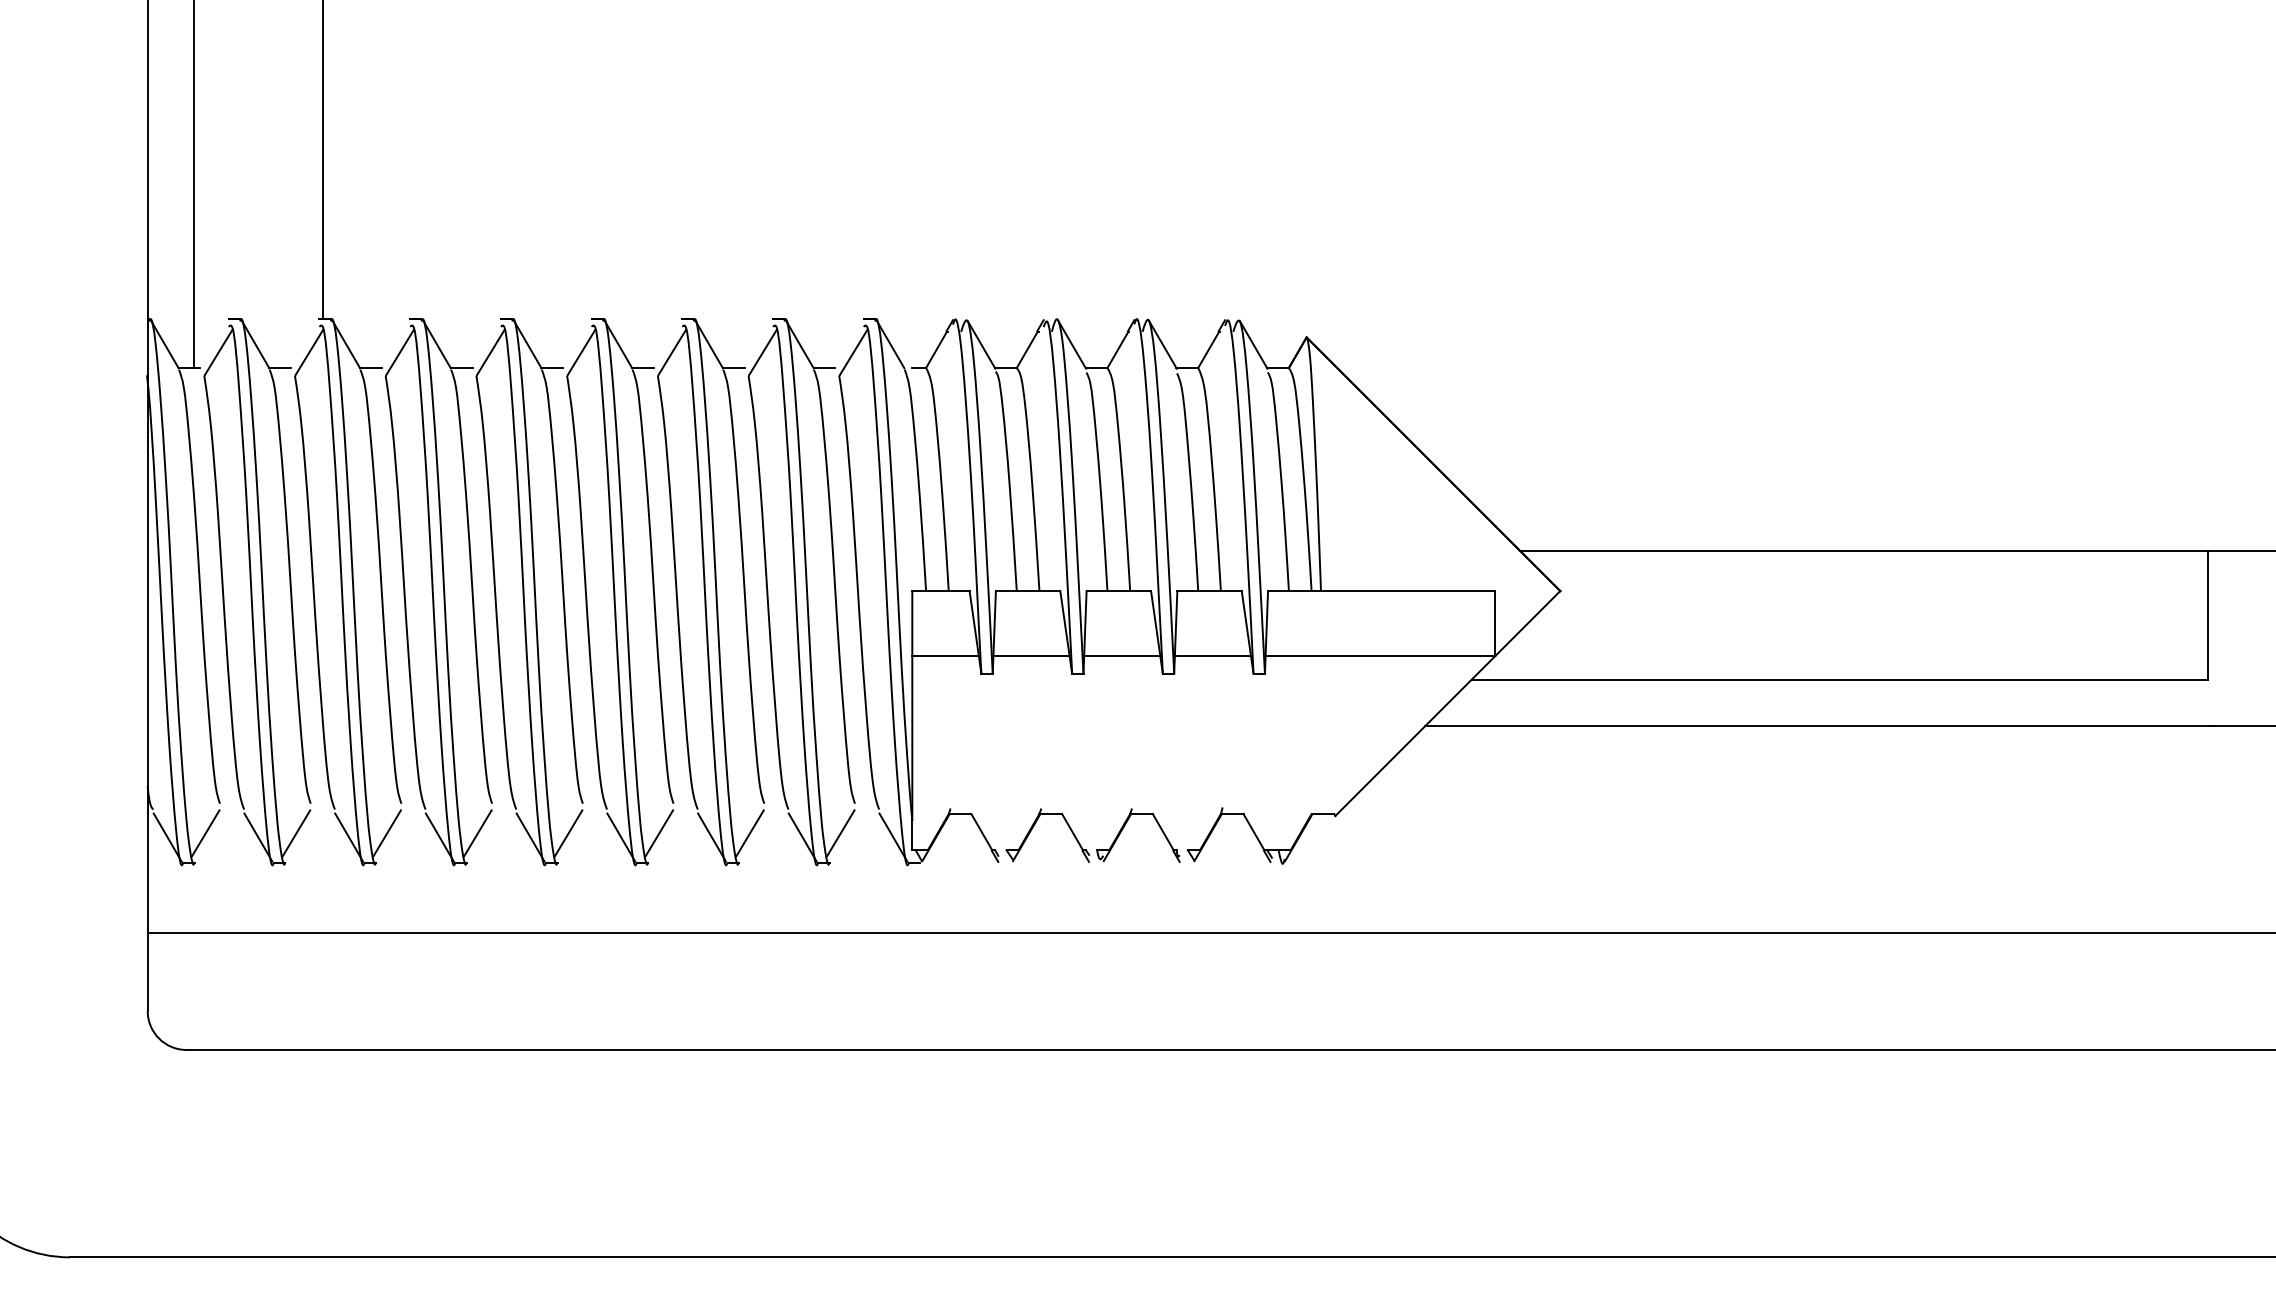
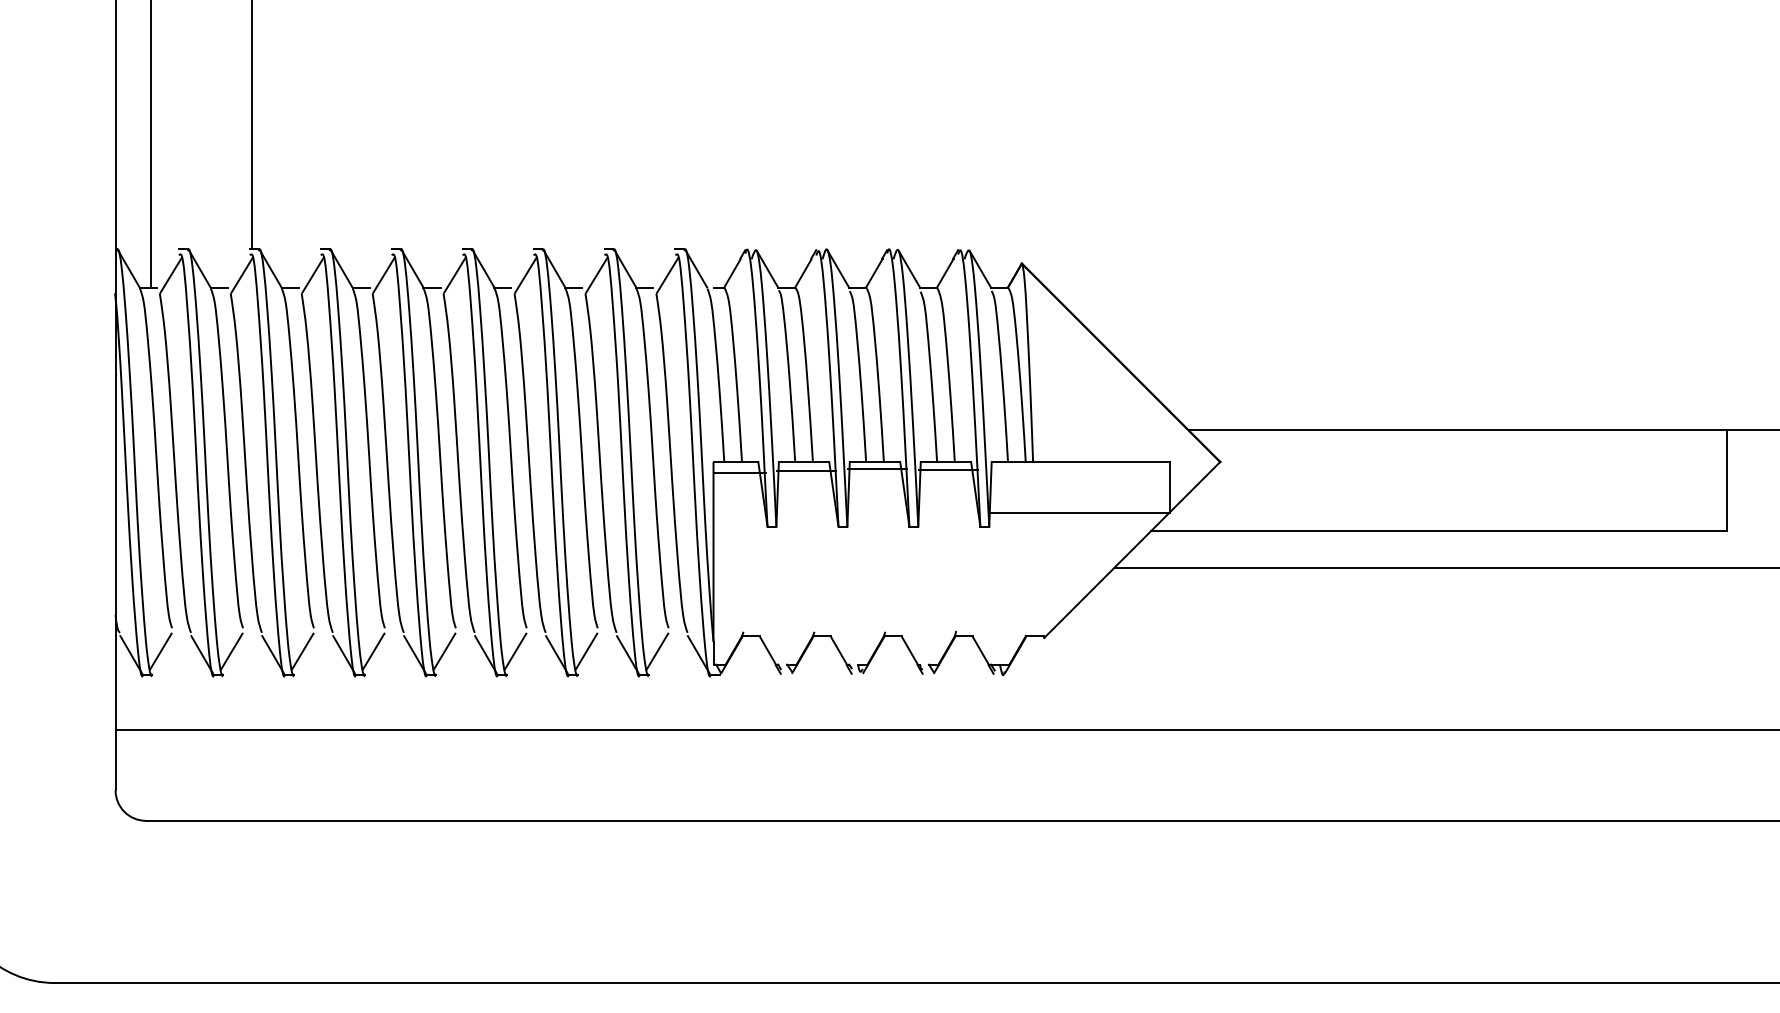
line: (945, 655) -> (739, 472), moved
line: (1031, 655) -> (806, 470), moved
line: (1122, 655) -> (877, 468), moved
line: (1212, 655) -> (948, 469), moved

